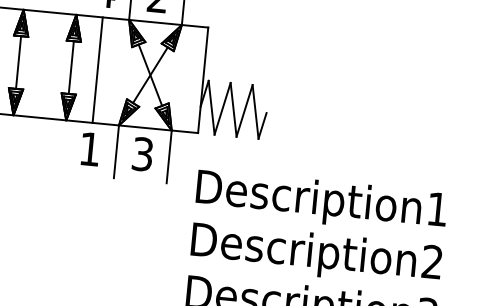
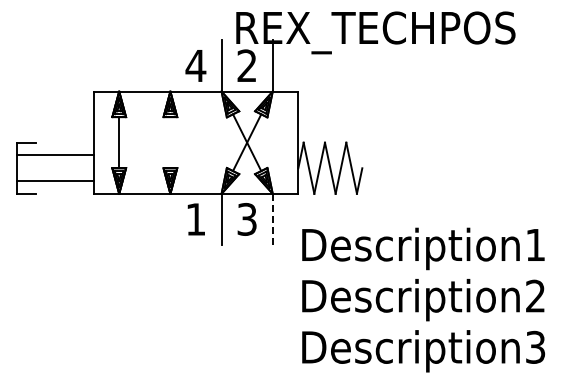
line: (71, 67) -> (170, 142), removed
line: (97, 69) -> (195, 142), removed
line: (168, 156) -> (272, 219), solid -> dashed

